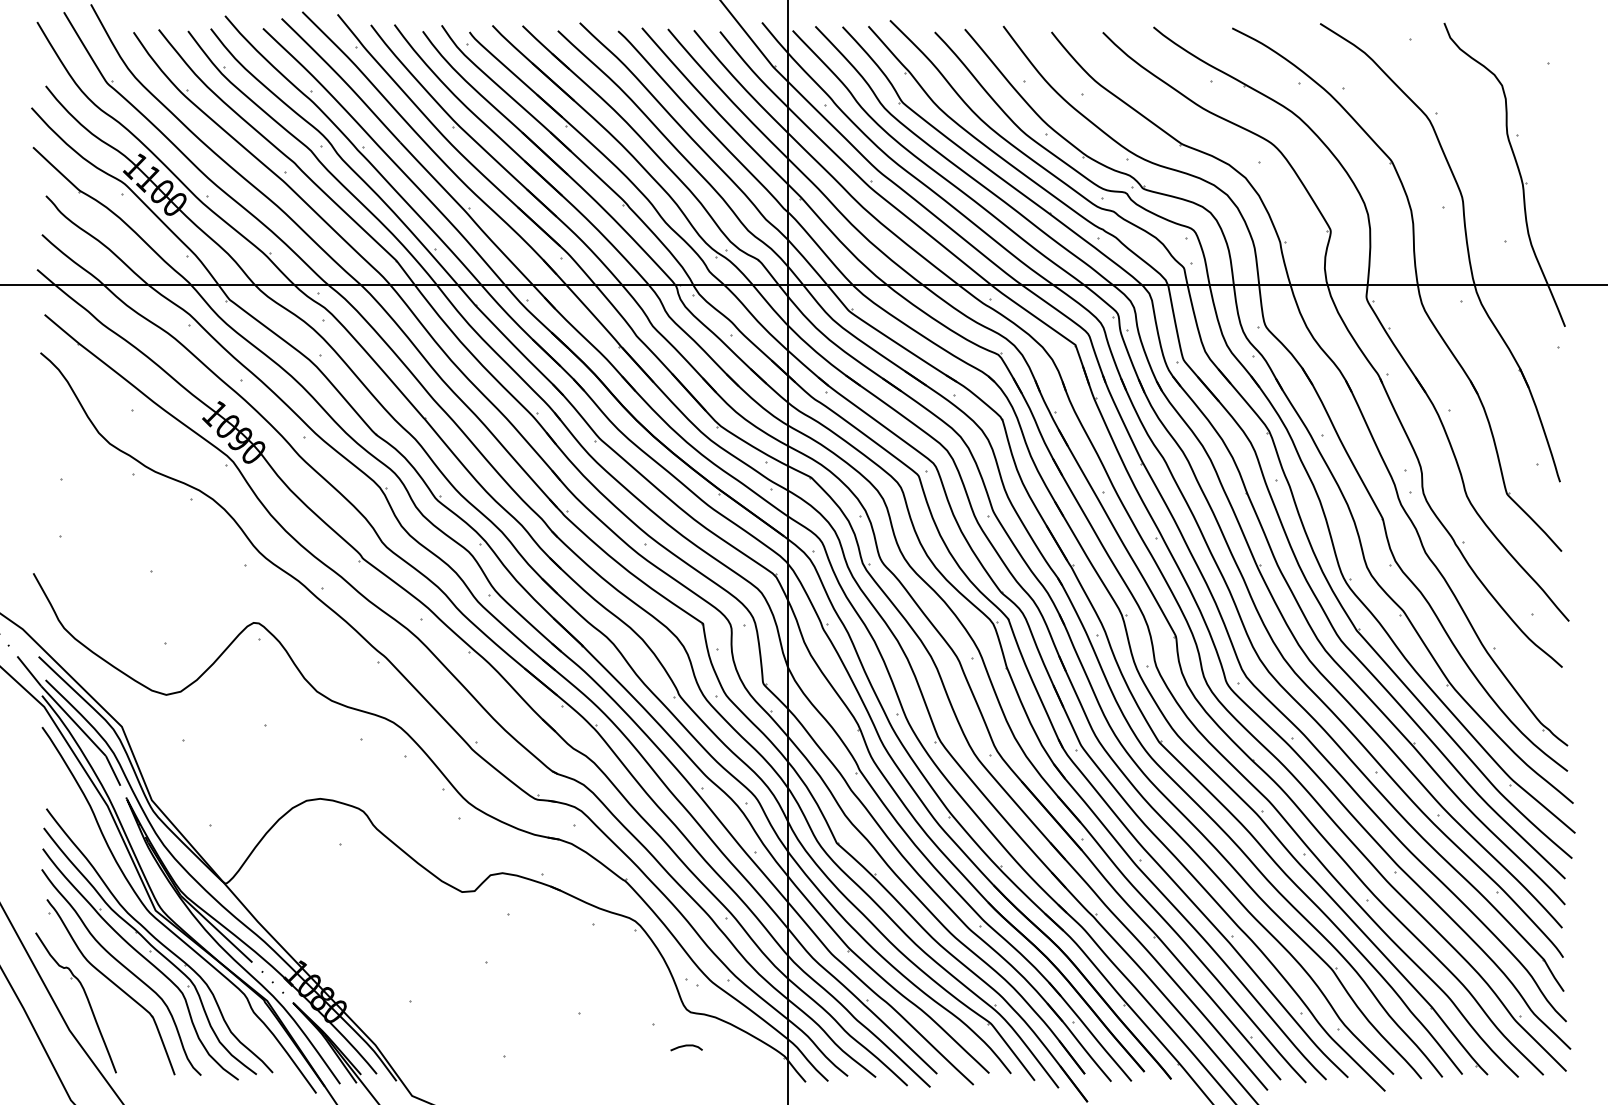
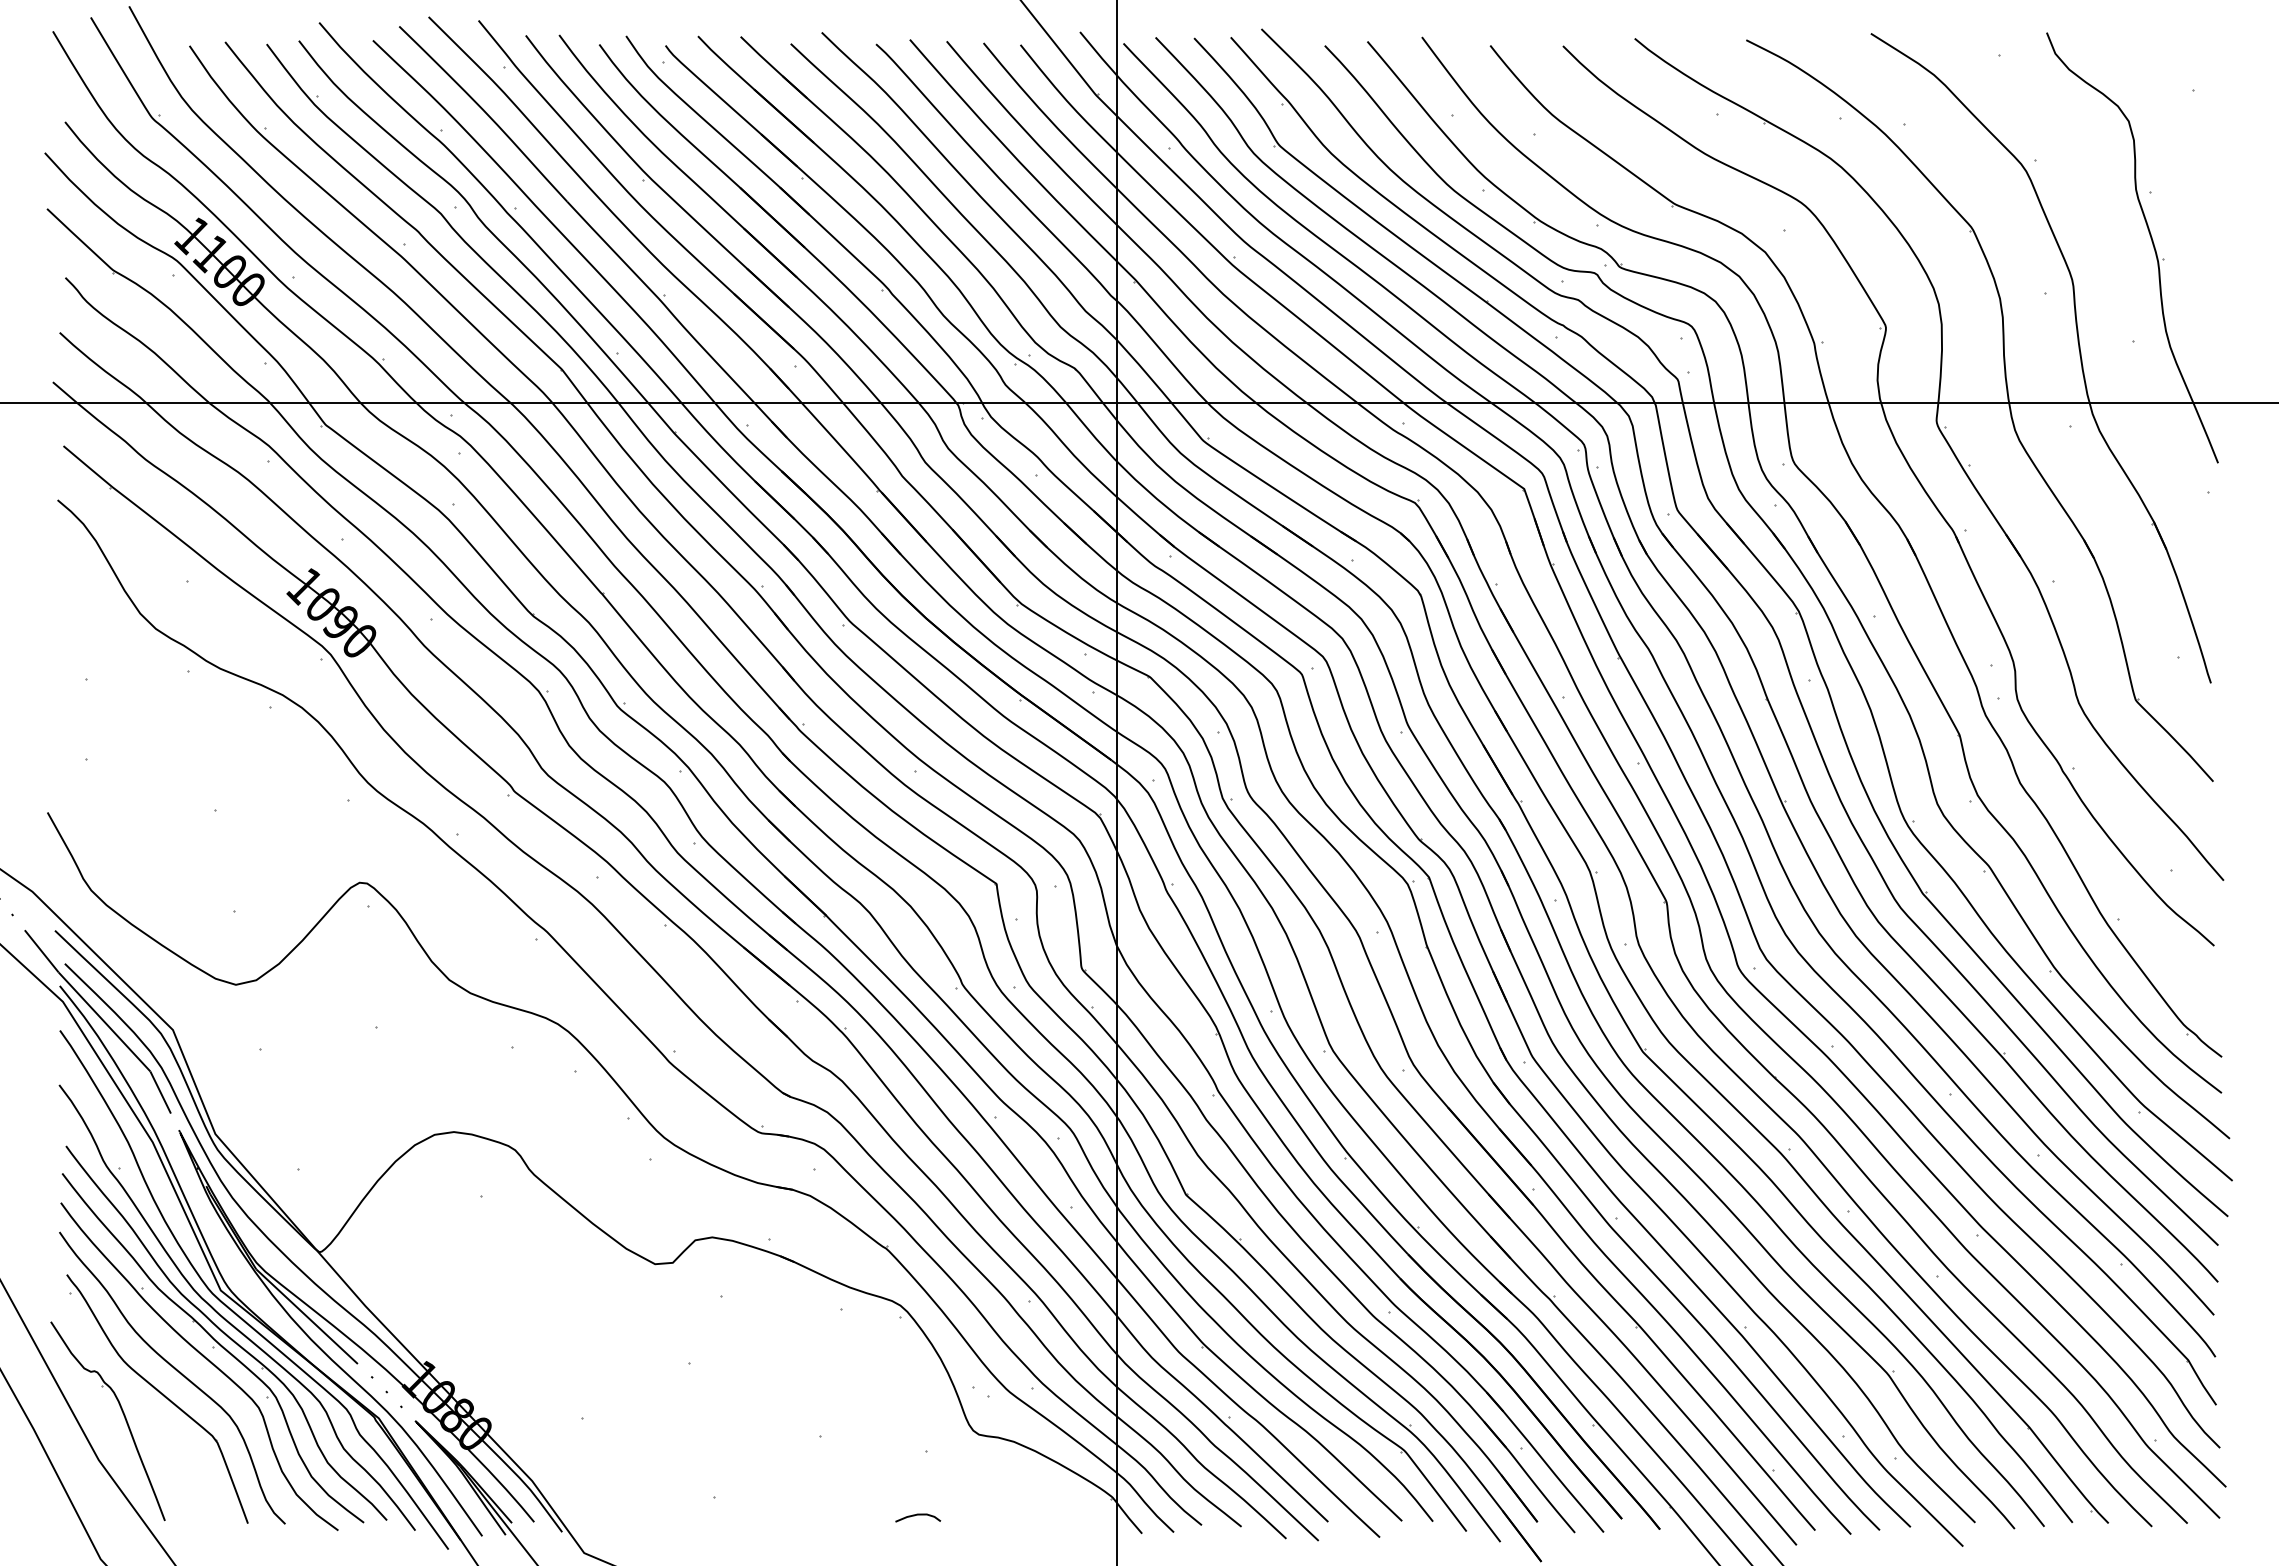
part: (158, 930) -> (225, 1318), added
curve: (686, 1046) -> (918, 1515), moved

